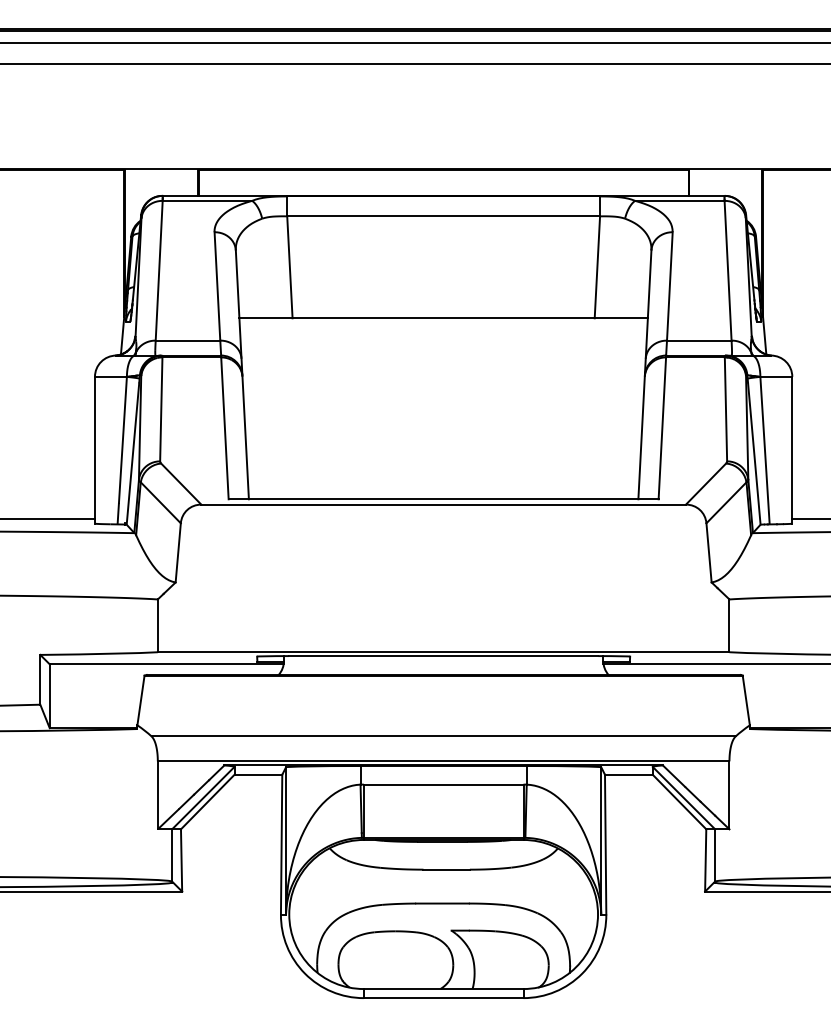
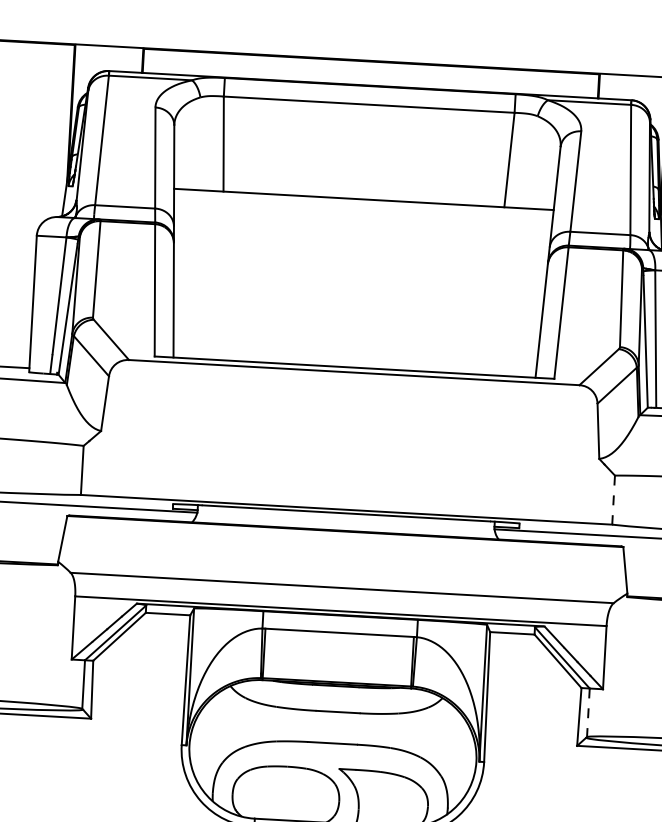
line: (729, 626) -> (613, 500), solid -> dashed
line: (715, 855) -> (588, 712), solid -> dashed

